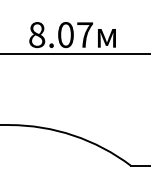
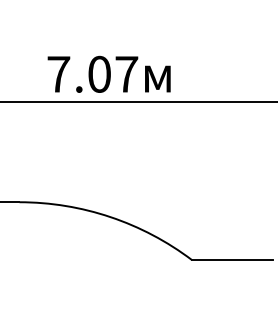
text: (36, 35) -> (58, 74), 8.07 -> 7.07

